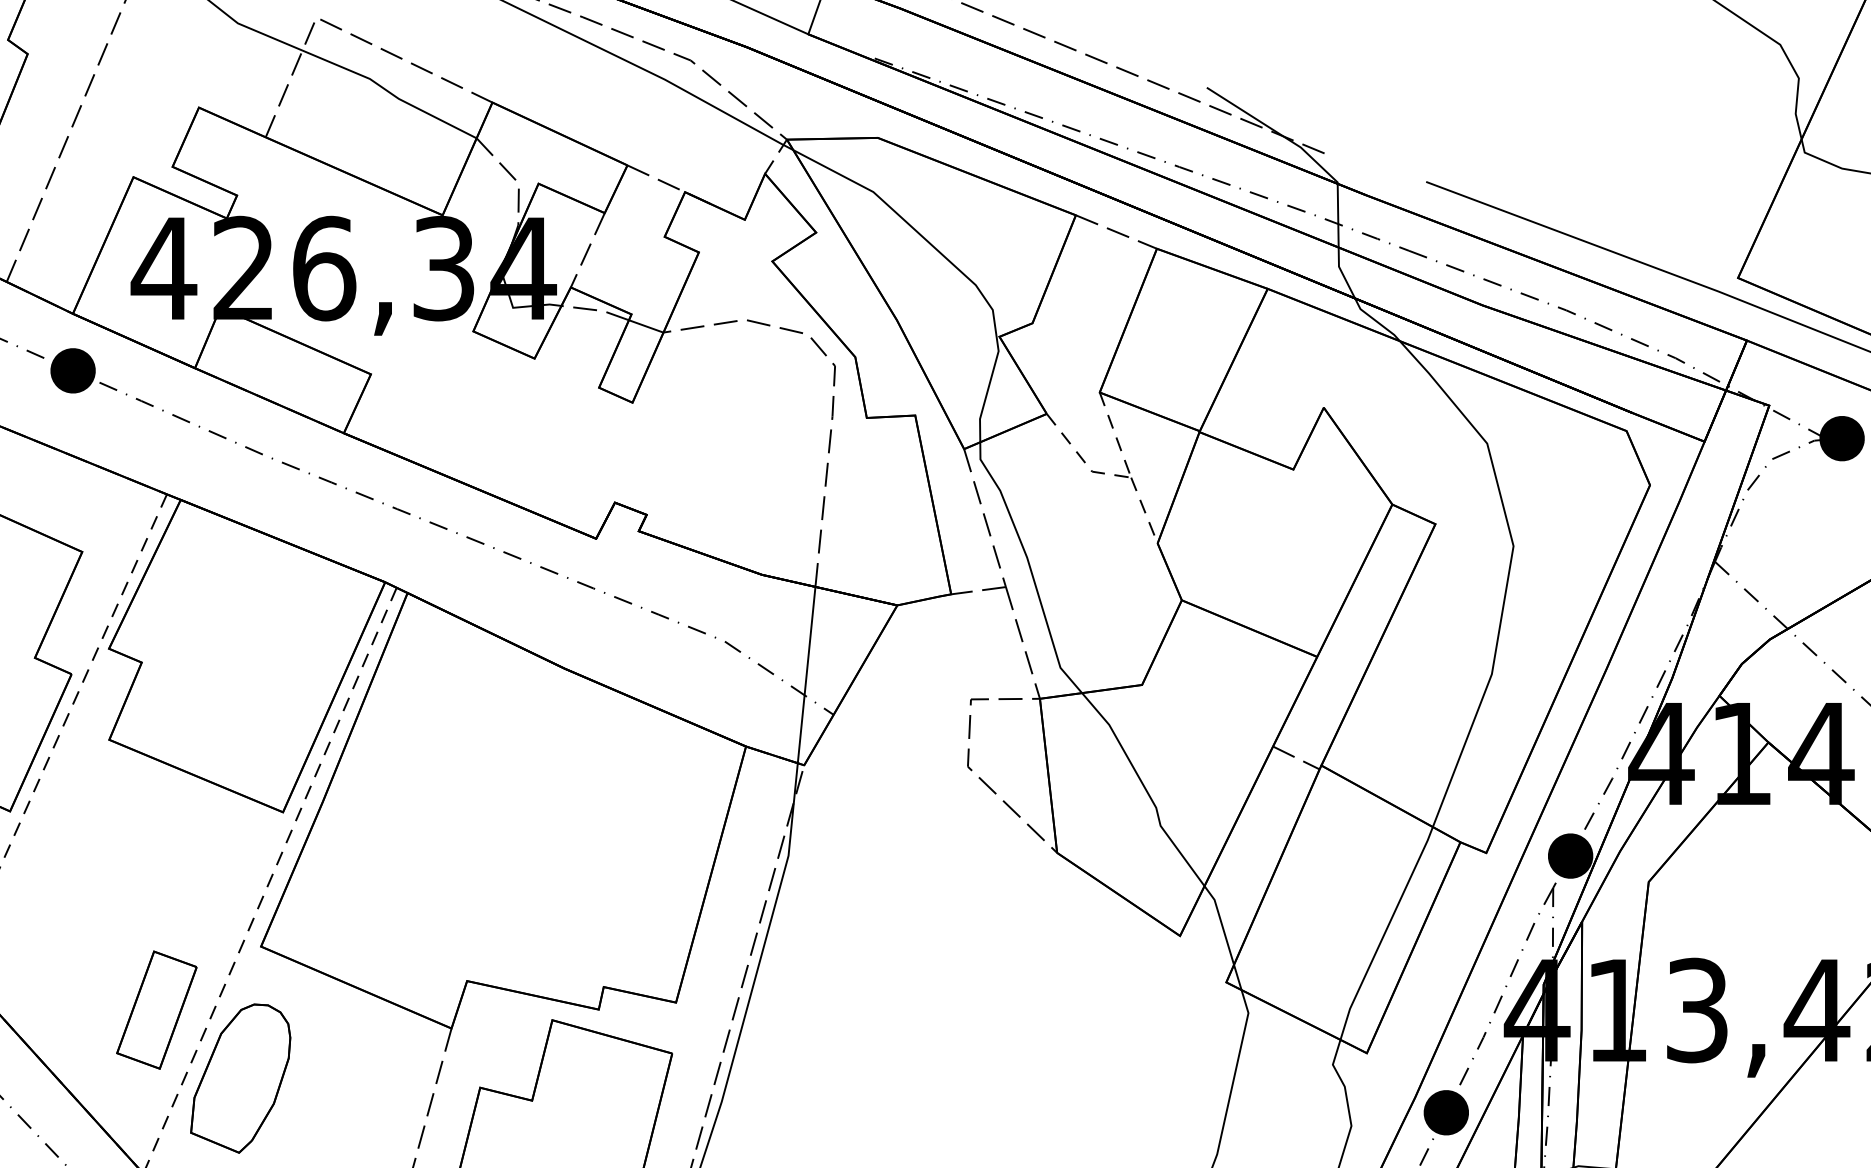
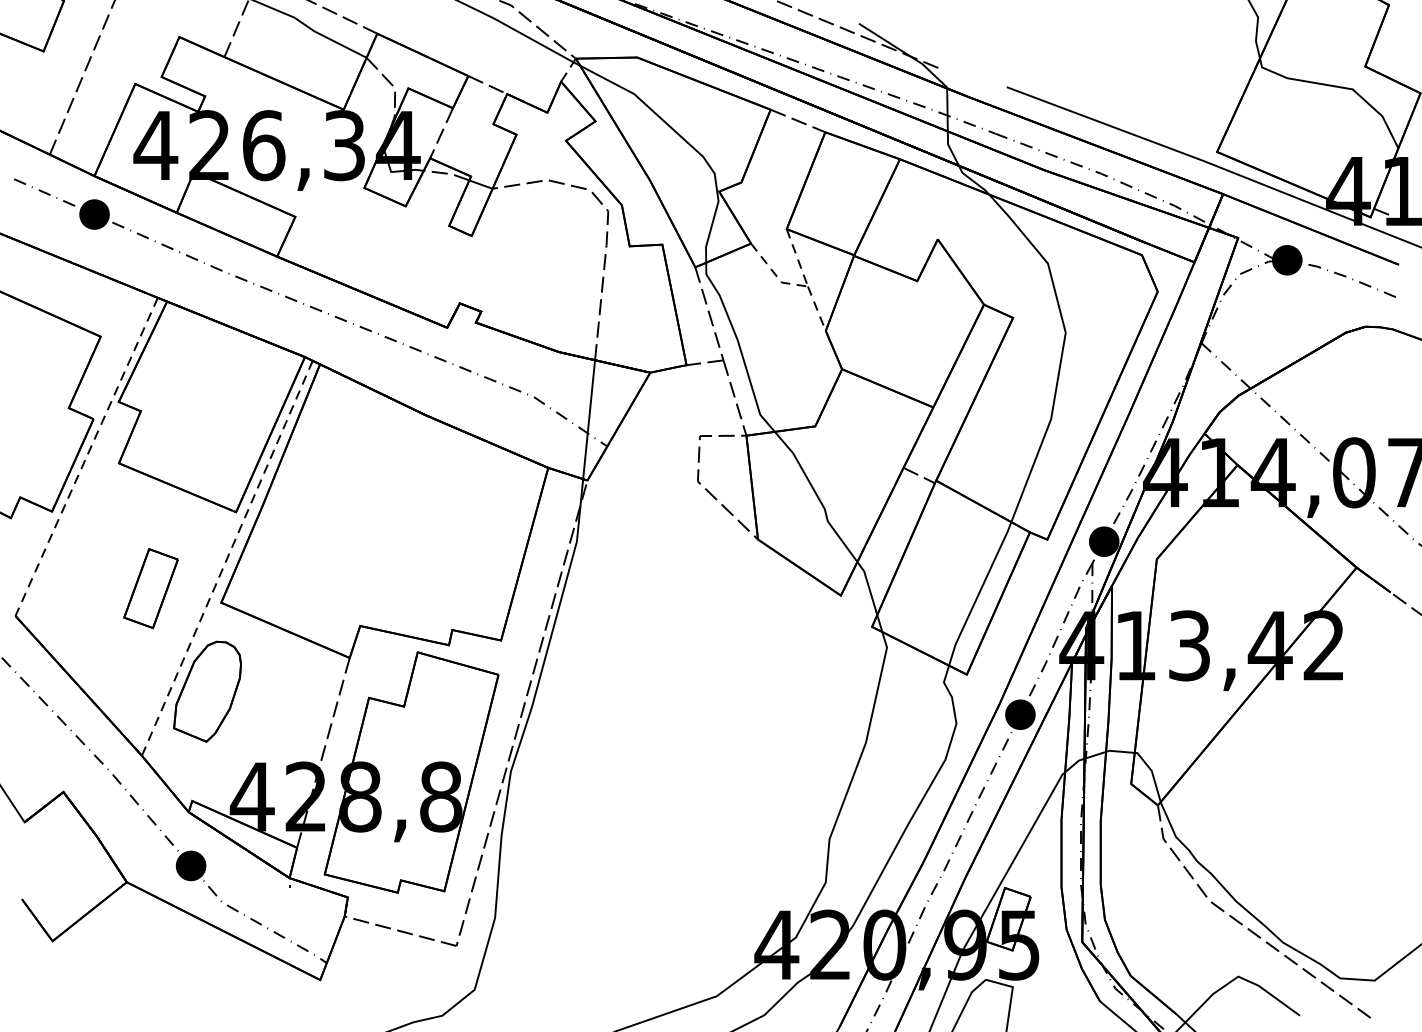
part: (156, 1010) -> (150, 588), moved

